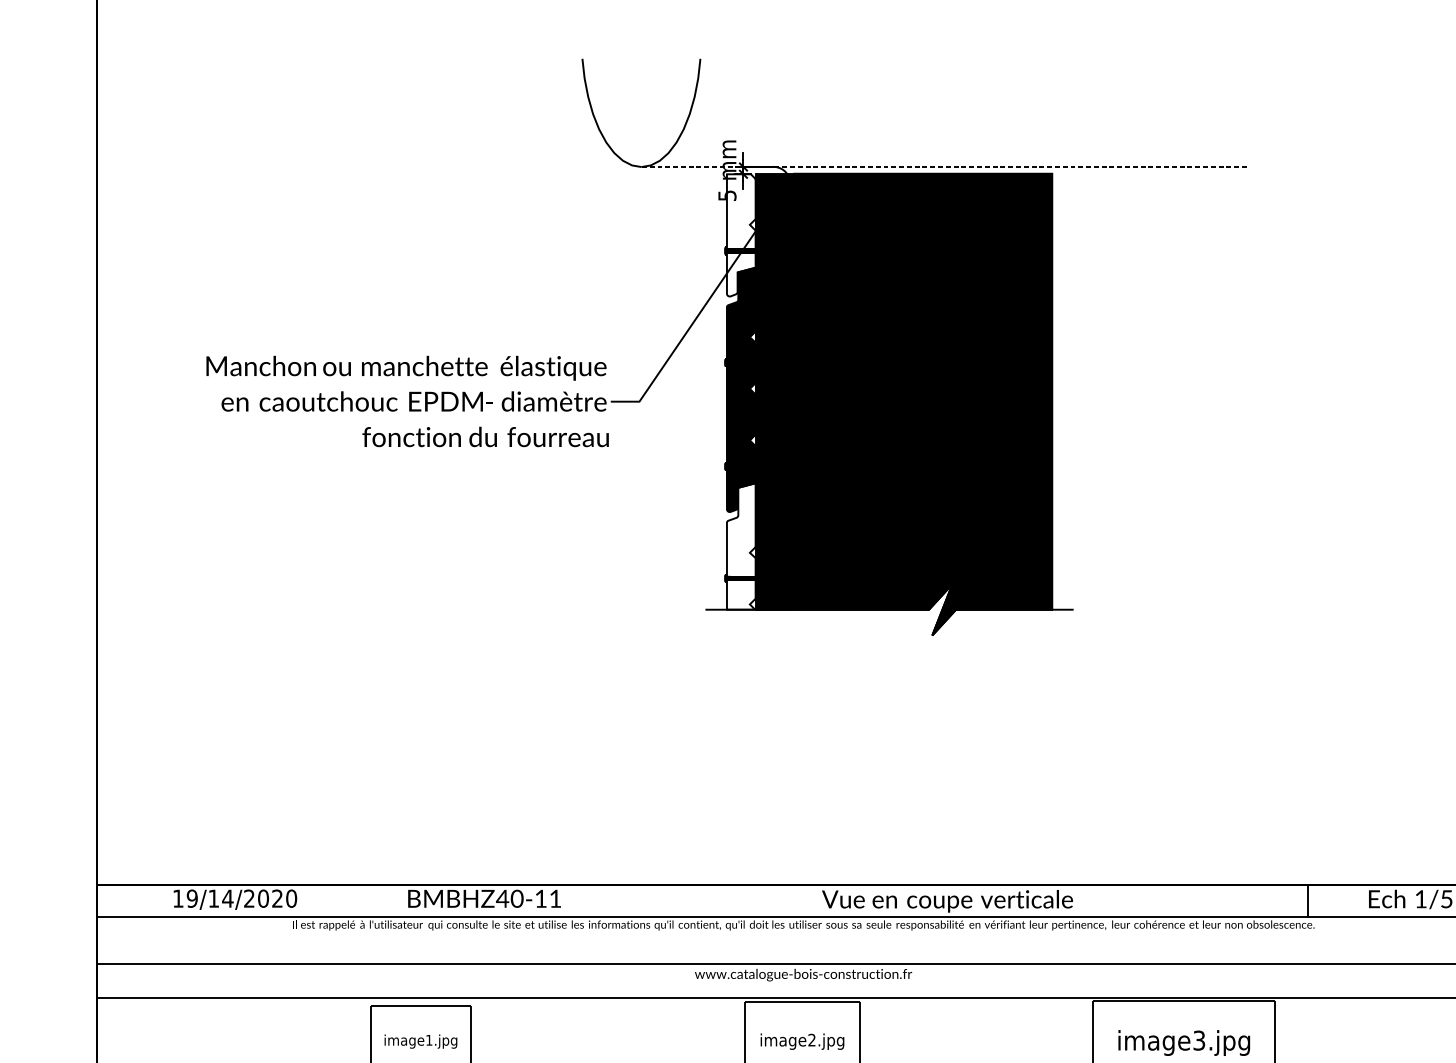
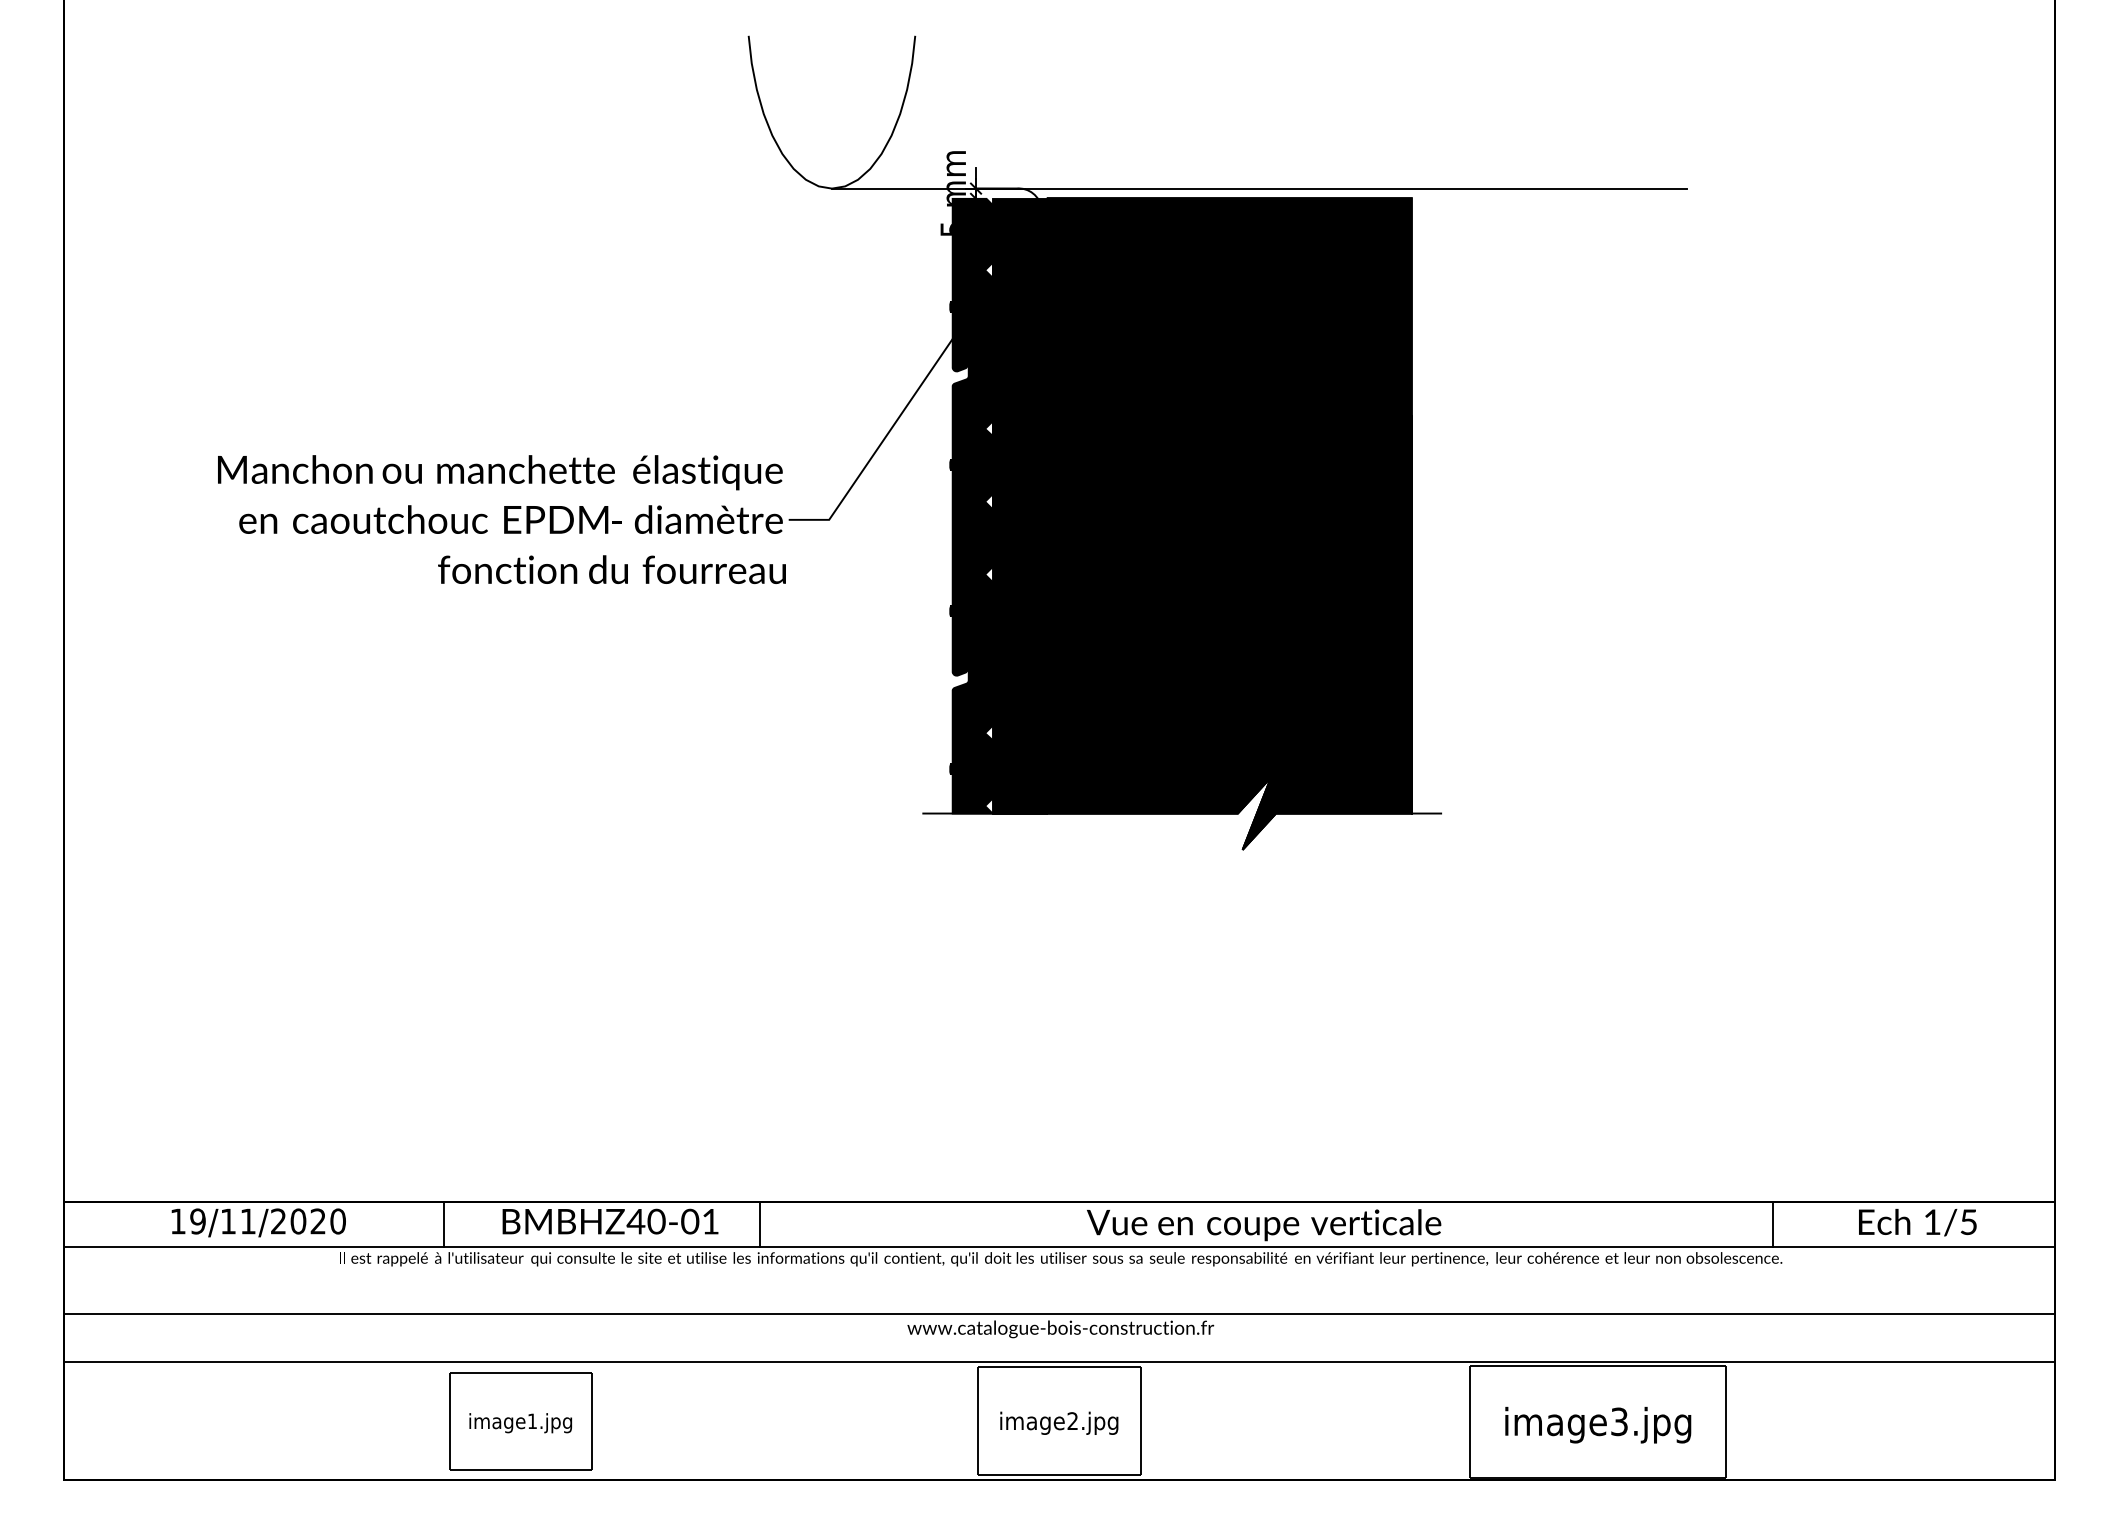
line: (943, 166) -> (1258, 188), dashed -> solid
fill: (740, 234) -> (972, 284), added
fill: (740, 546) -> (972, 724), added
text: (228, 898) -> (248, 1221), 19/14/2020 -> 19/11/2020
text: (541, 898) -> (690, 1221), \c16711848;BMBHZ40-11 -> \c16711848;BMBHZ40-01
line: (366, 900) -> (444, 1224), added
line: (590, 900) -> (759, 1224), added

